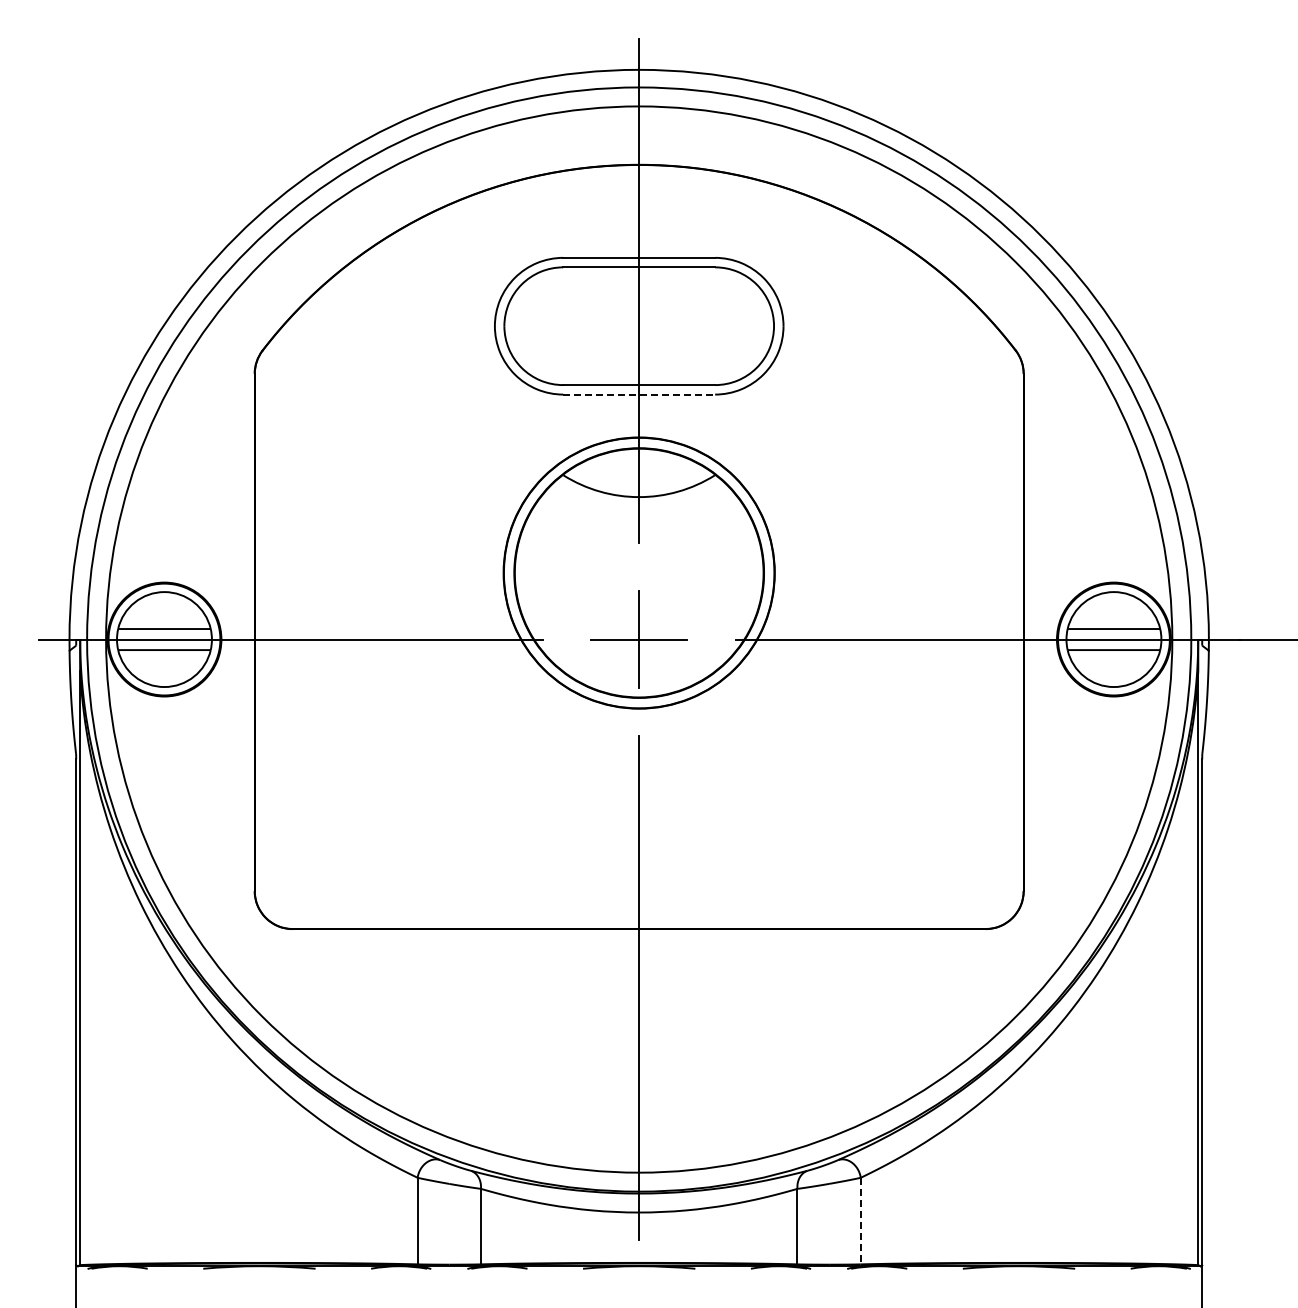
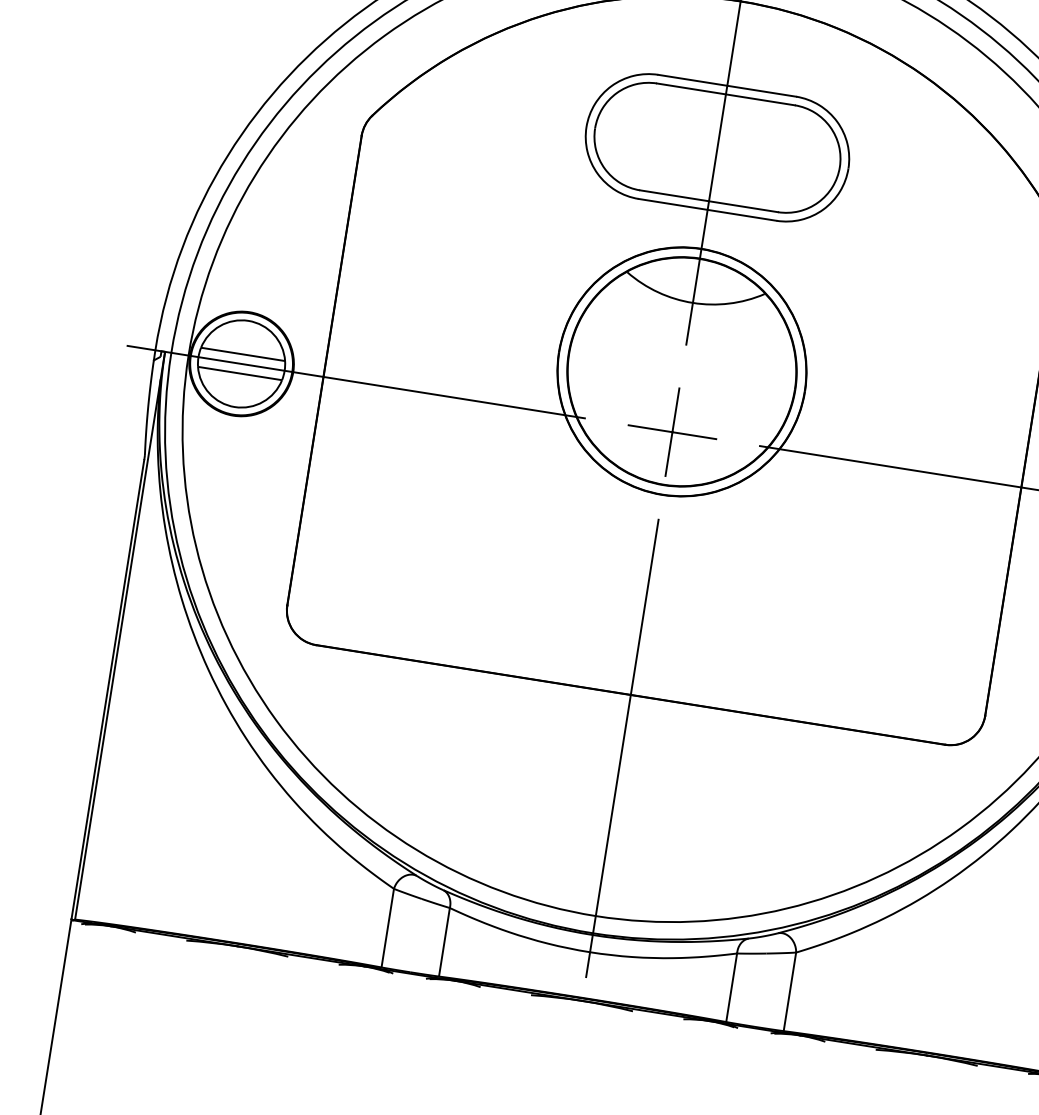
line: (639, 394) -> (707, 209), dashed -> solid
line: (860, 1221) -> (789, 992), dashed -> solid

